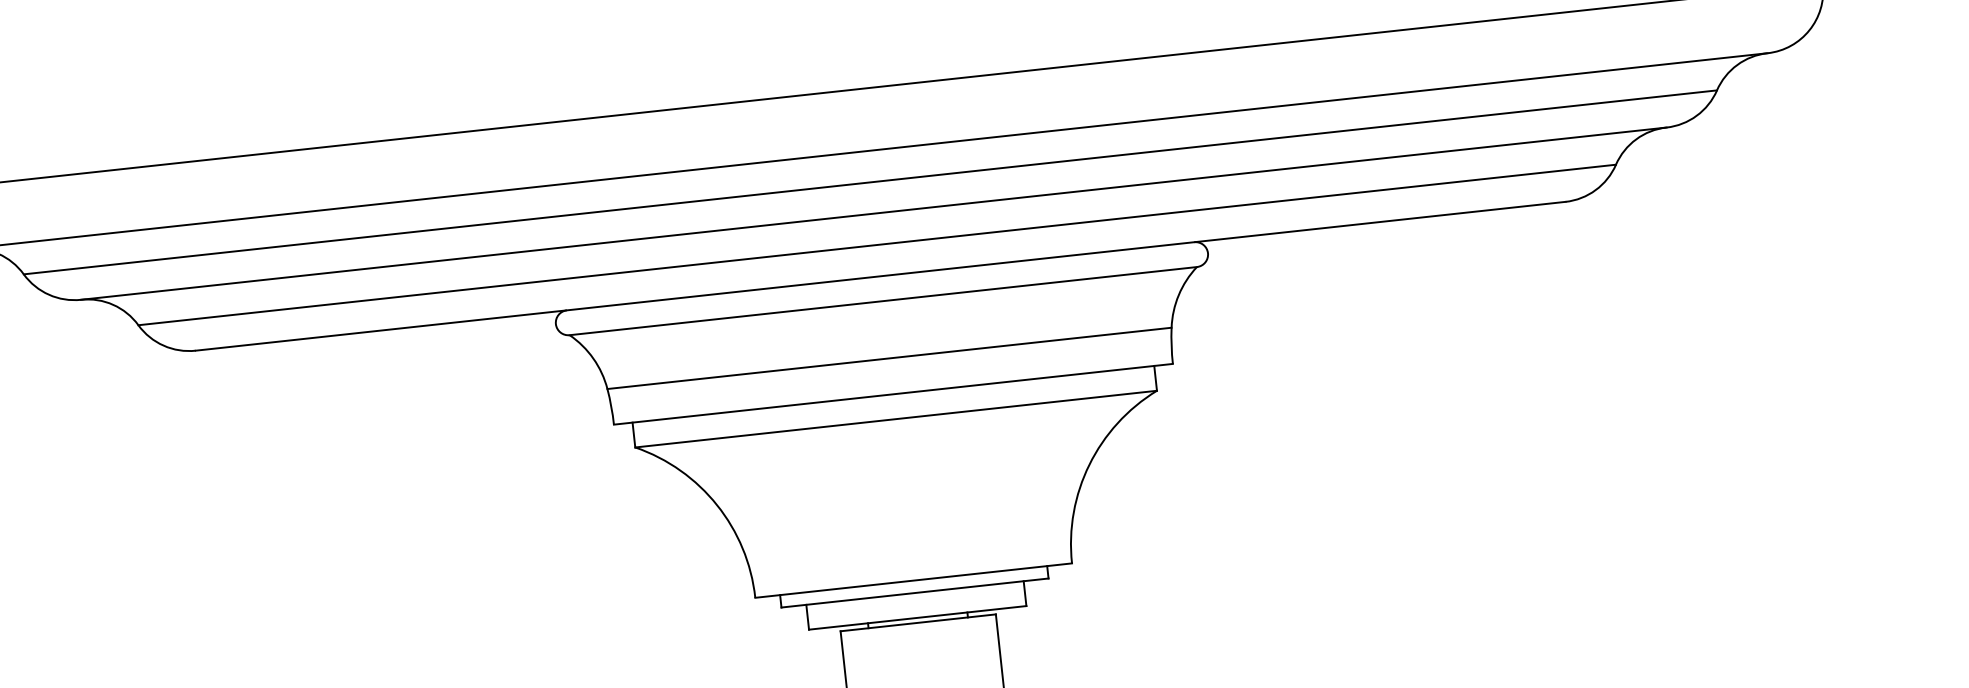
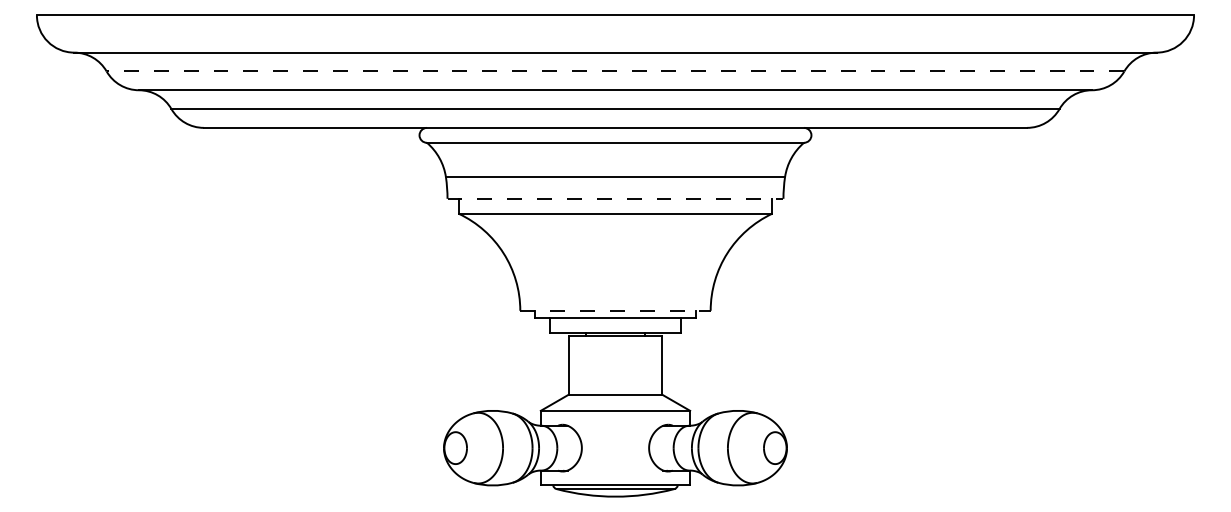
line: (870, 182) -> (615, 71), solid -> dashed
line: (893, 393) -> (615, 198), solid -> dashed
line: (913, 580) -> (615, 310), solid -> dashed

